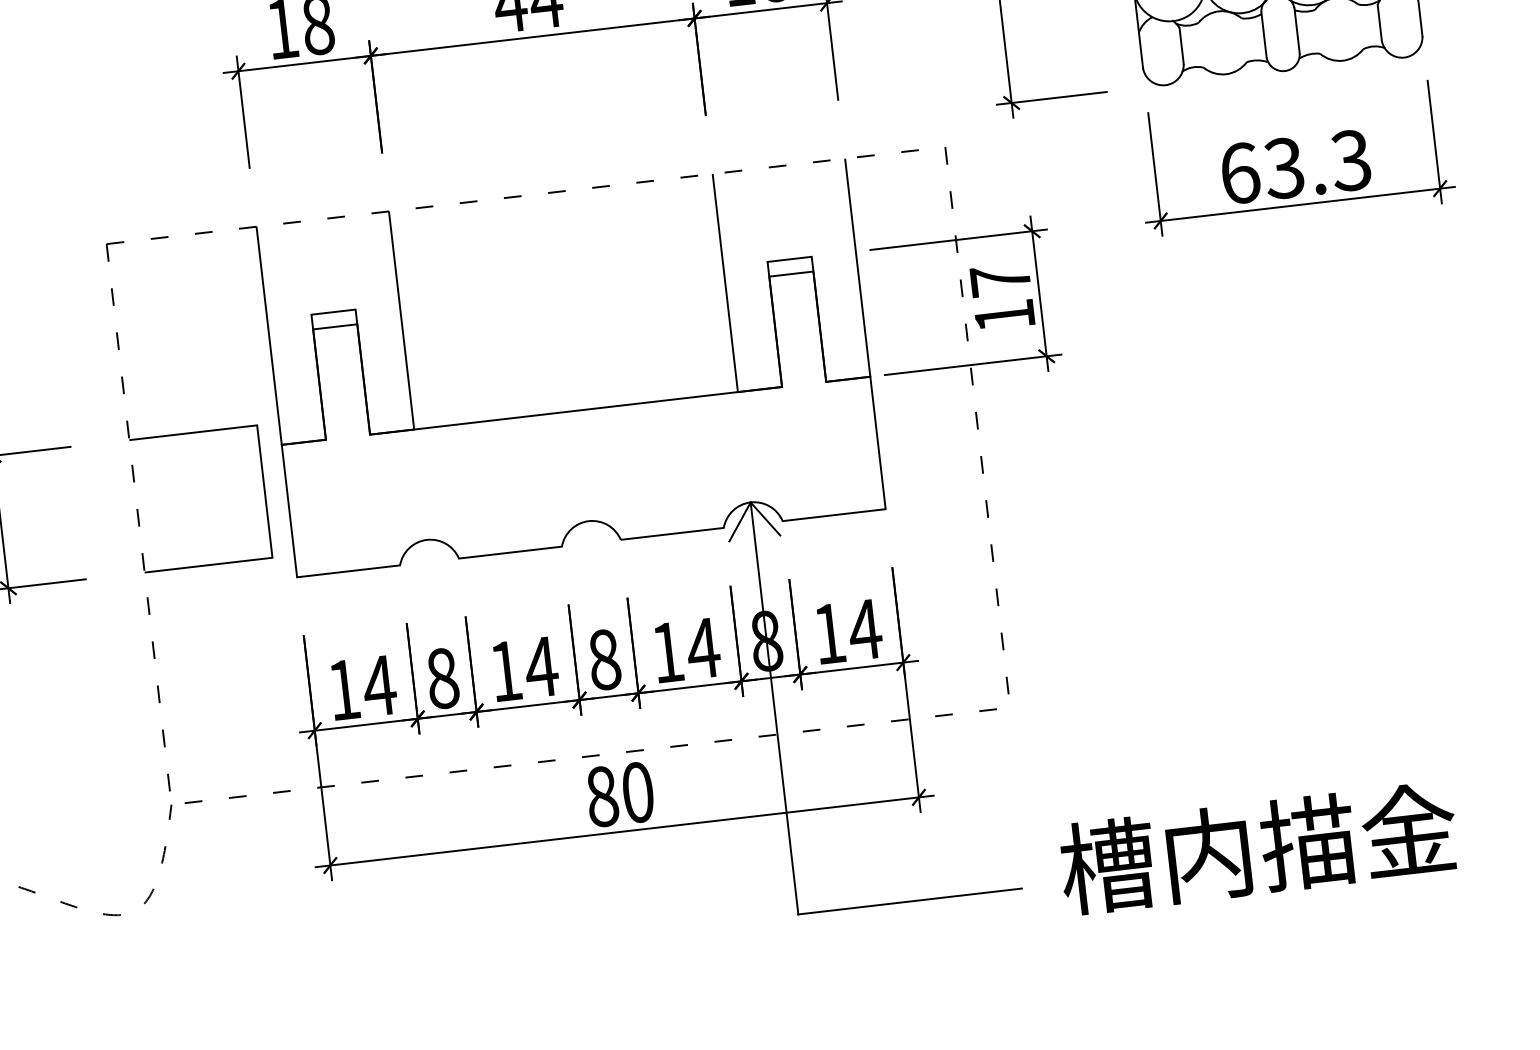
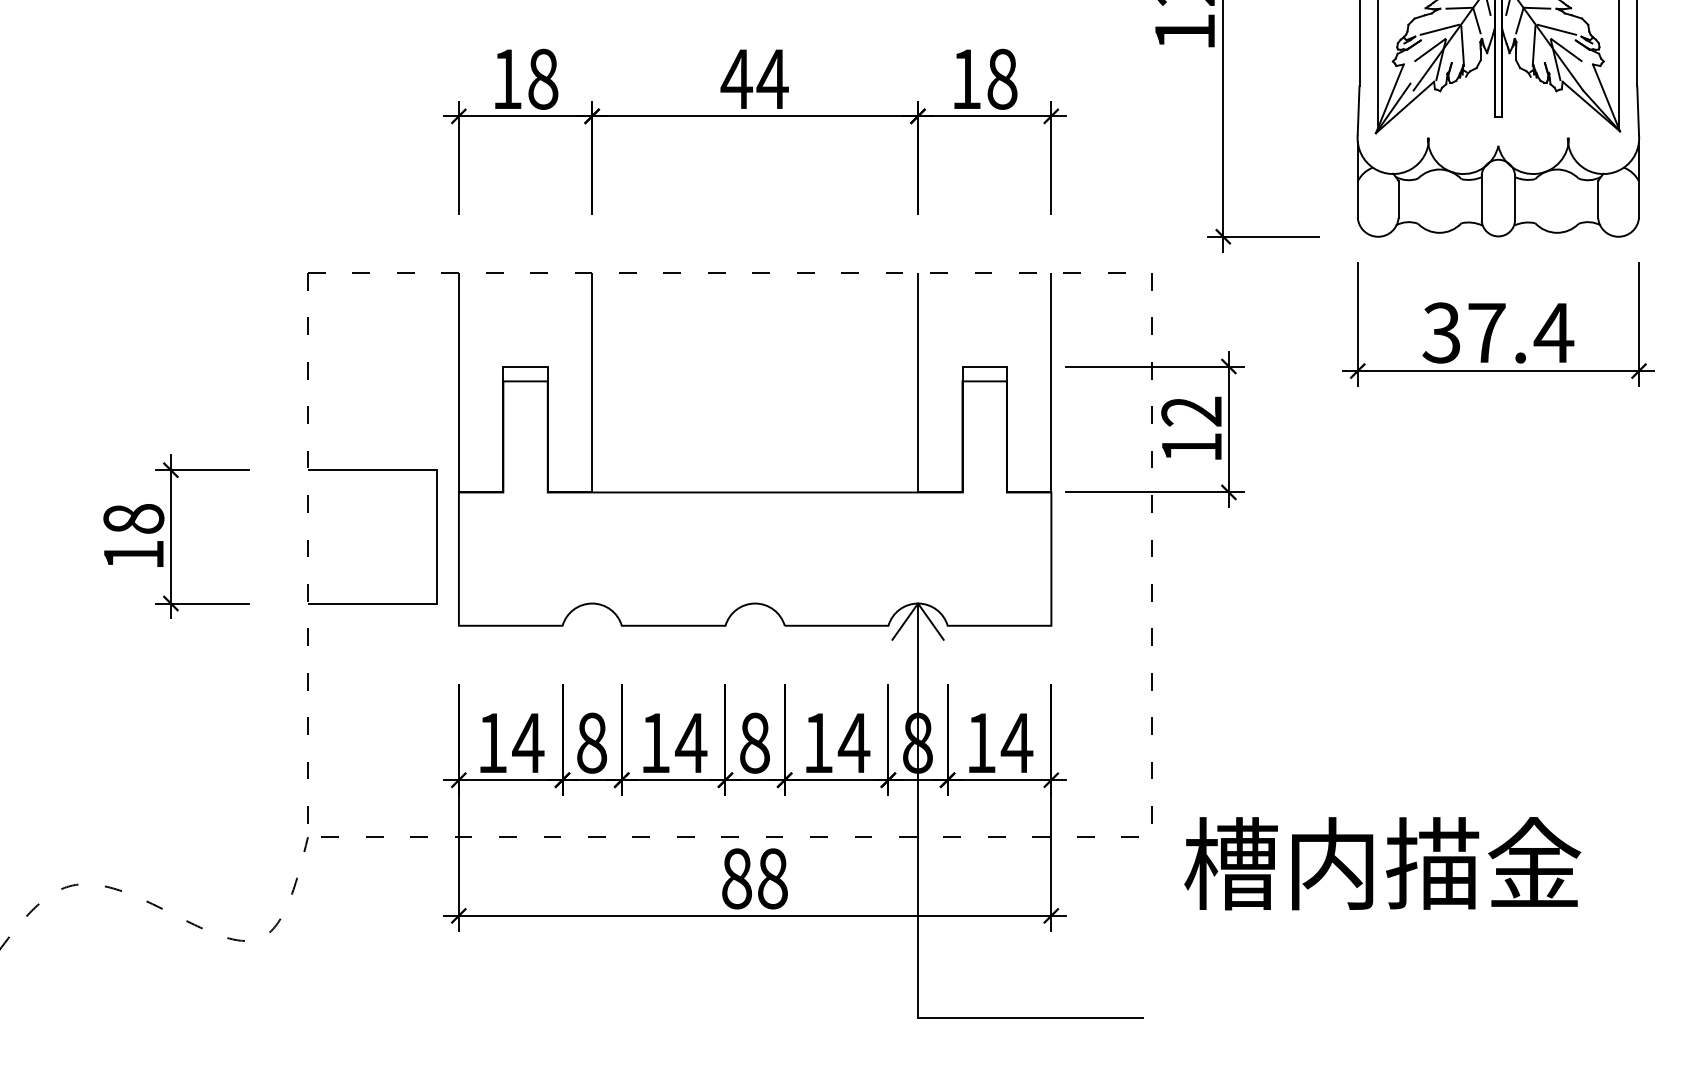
text: (1296, 166) -> (1498, 332), 63.3 -> 37.4
text: (1000, 280) -> (1191, 411), 17 -> 12
text: (637, 792) -> (772, 878), 80 -> 88
text: (1258, 848) -> (1382, 863), moved

